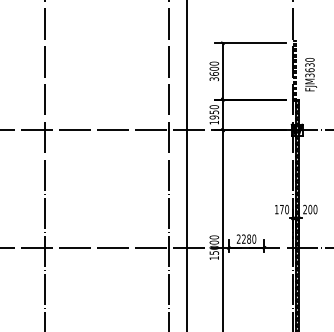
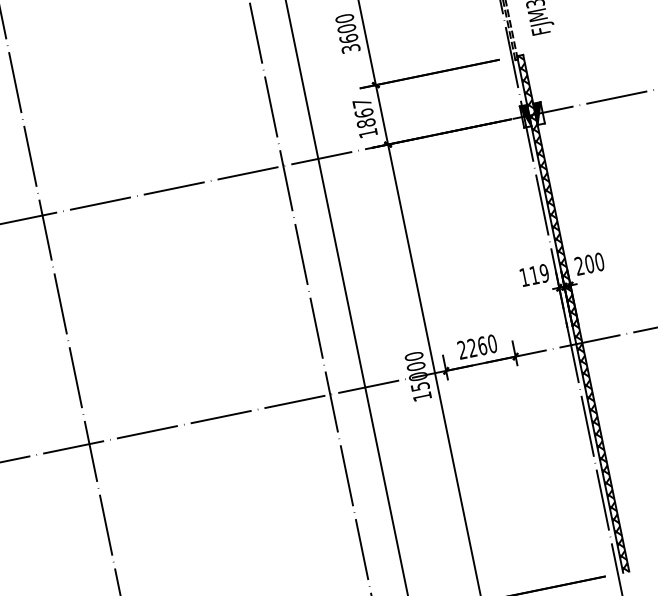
text: (214, 112) -> (364, 113), 1950 -> 1867
text: (284, 209) -> (539, 274), 170 -> 119
text: (248, 238) -> (480, 344), 2280 -> 2260

